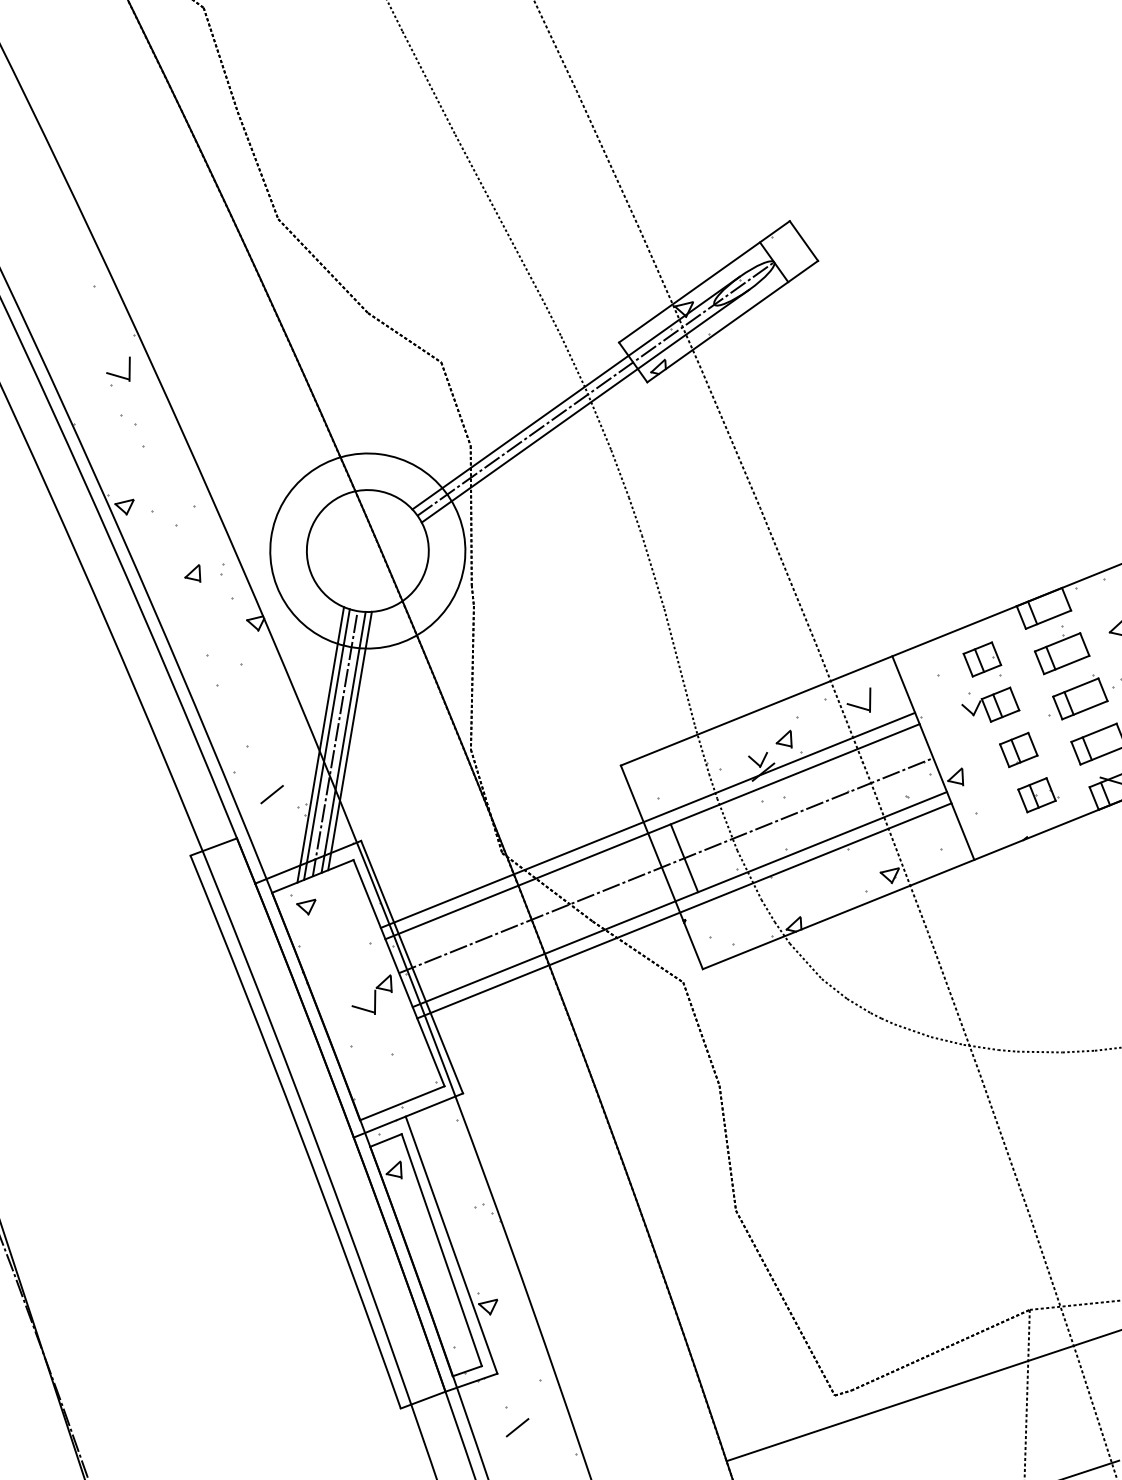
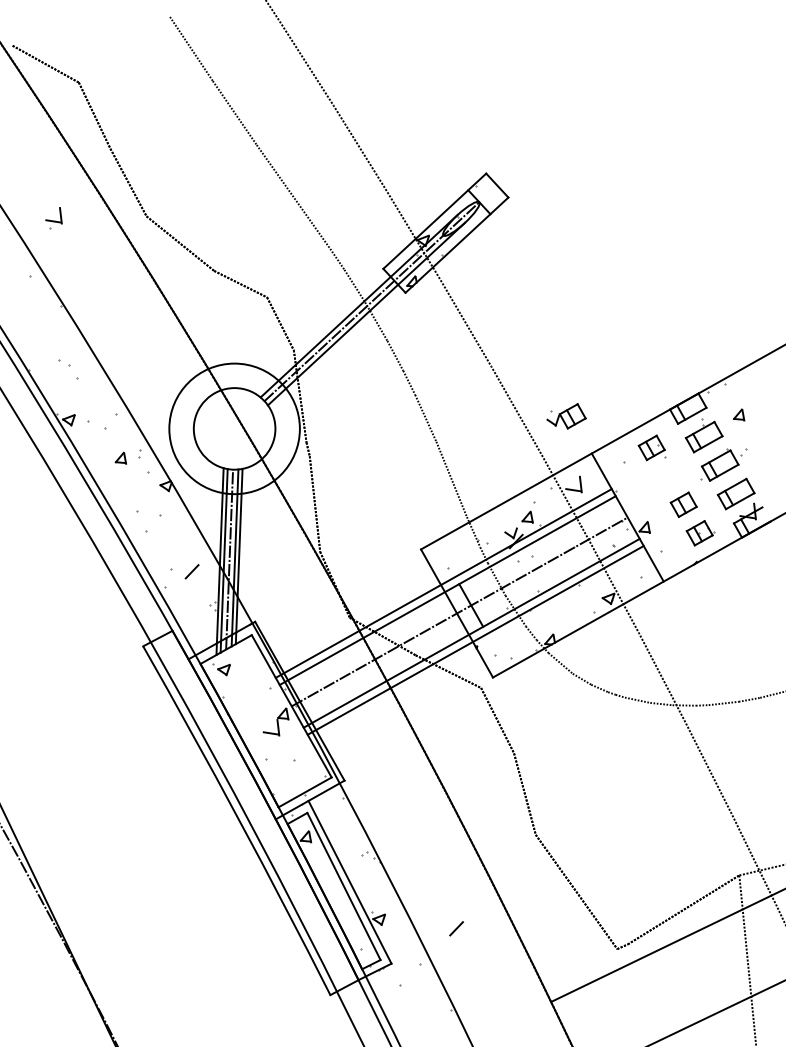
part: (118, 371) -> (53, 218), moved
part: (991, 703) -> (566, 416), moved
line: (271, 794) -> (191, 571), moved
line: (517, 1427) -> (456, 928), moved

